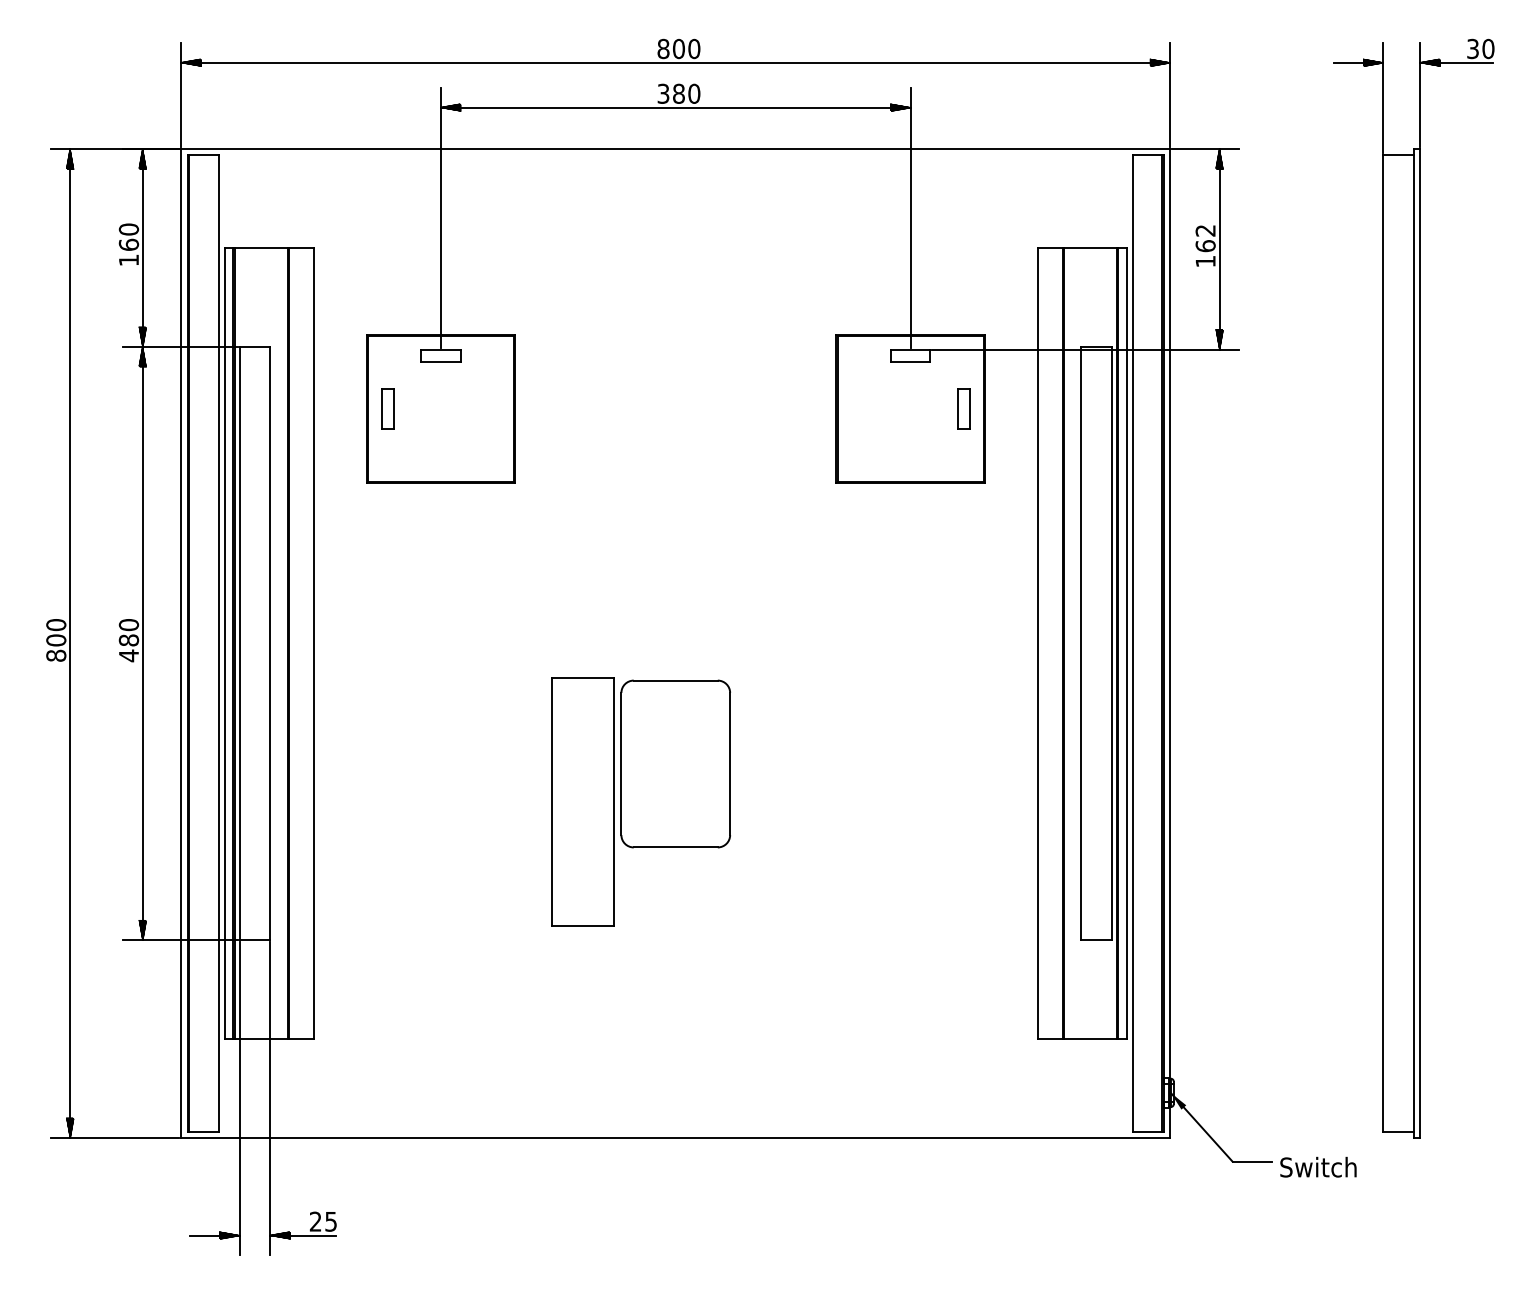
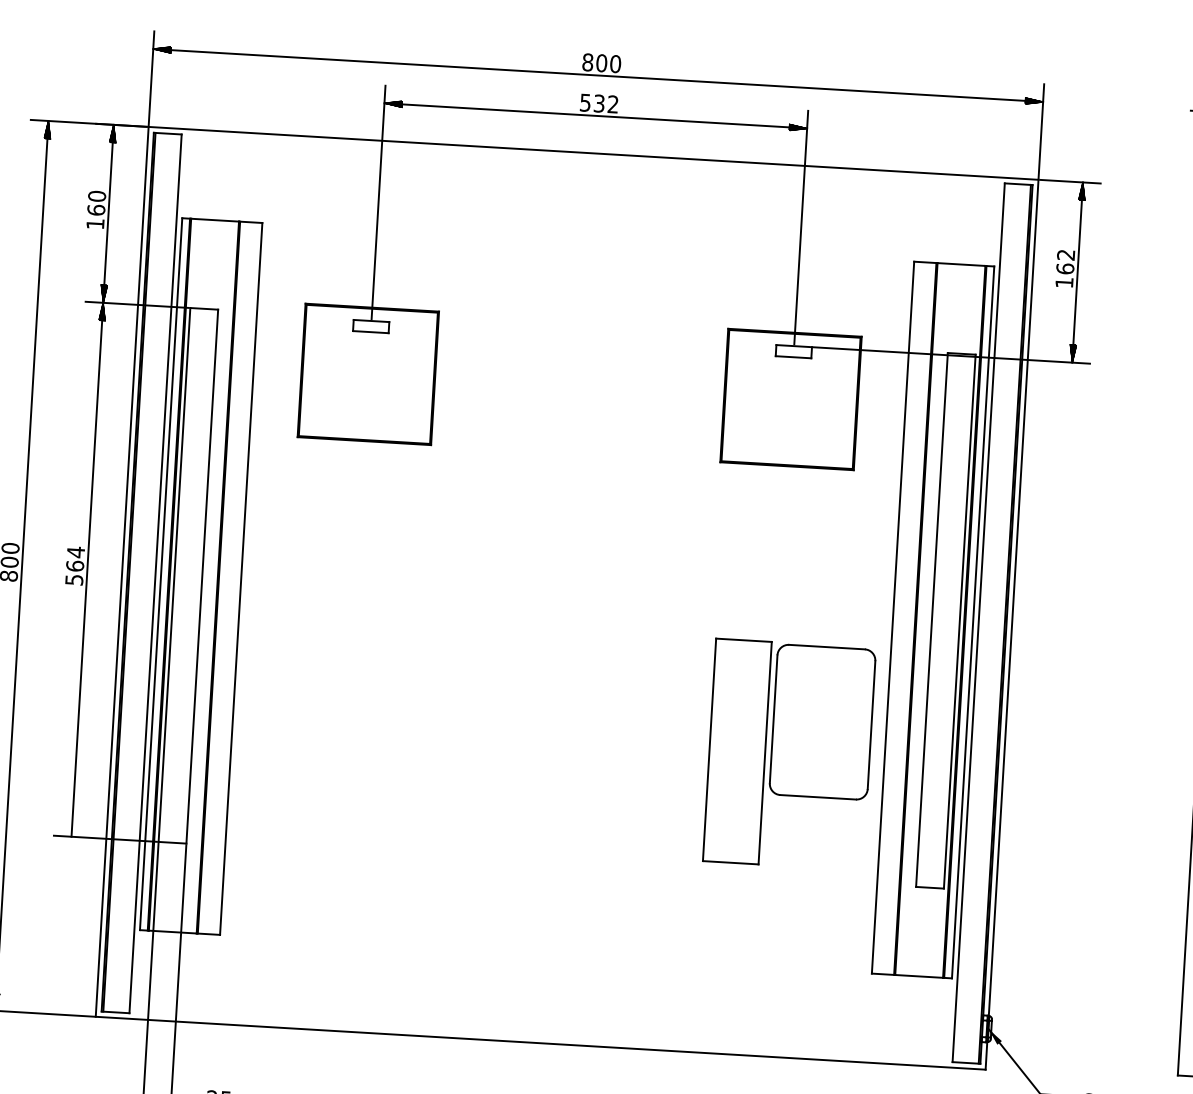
text: (679, 93) -> (599, 103), 380 -> 532
part: (387, 408) -> (320, 371), removed
part: (963, 408) -> (838, 402), removed
text: (128, 640) -> (74, 566), 480 -> 564
part: (640, 801) -> (788, 754), moved
hatch: (142, 930) -> (71, 827), removed

